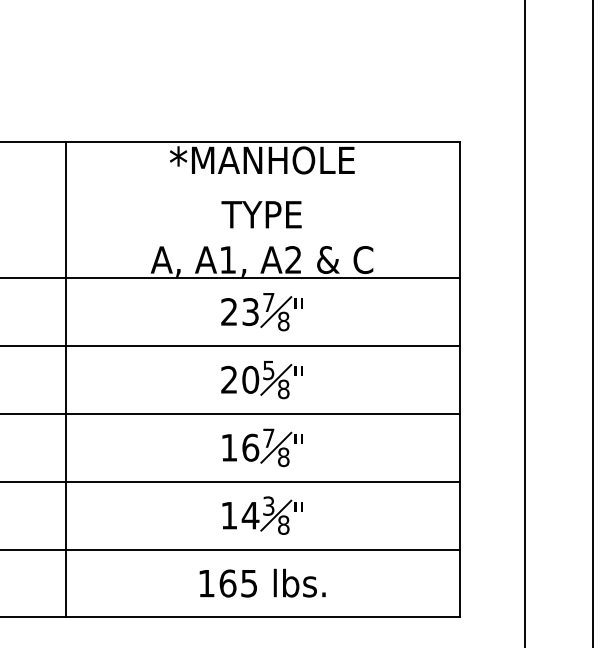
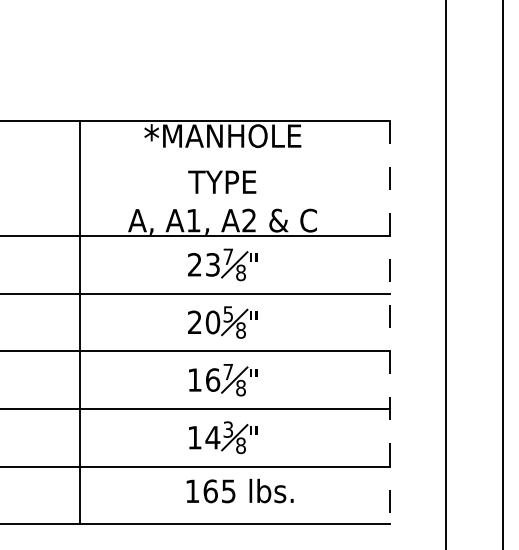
line: (66, 379) -> (80, 322), moved
line: (459, 379) -> (390, 322), solid -> dashed
text: (261, 582) -> (239, 490), moved

